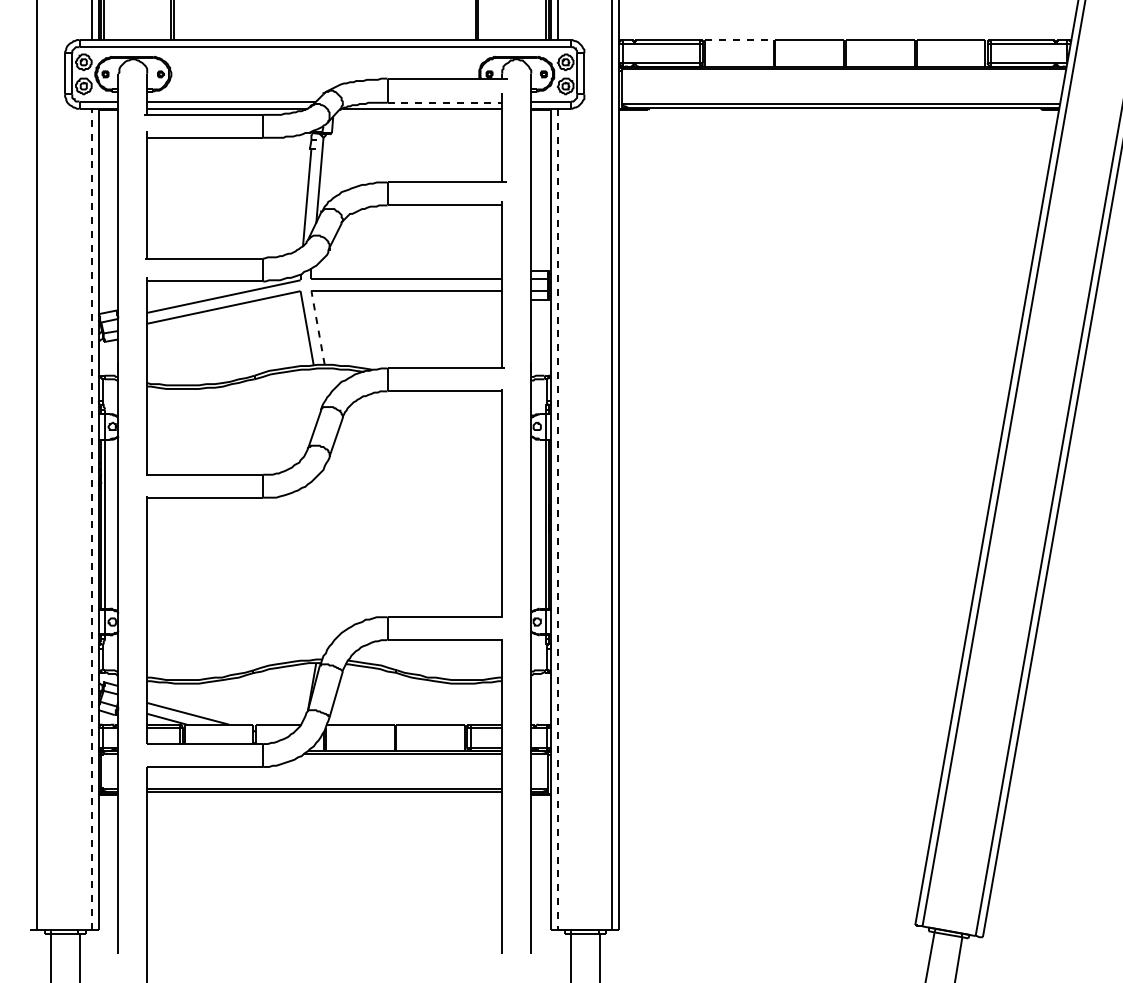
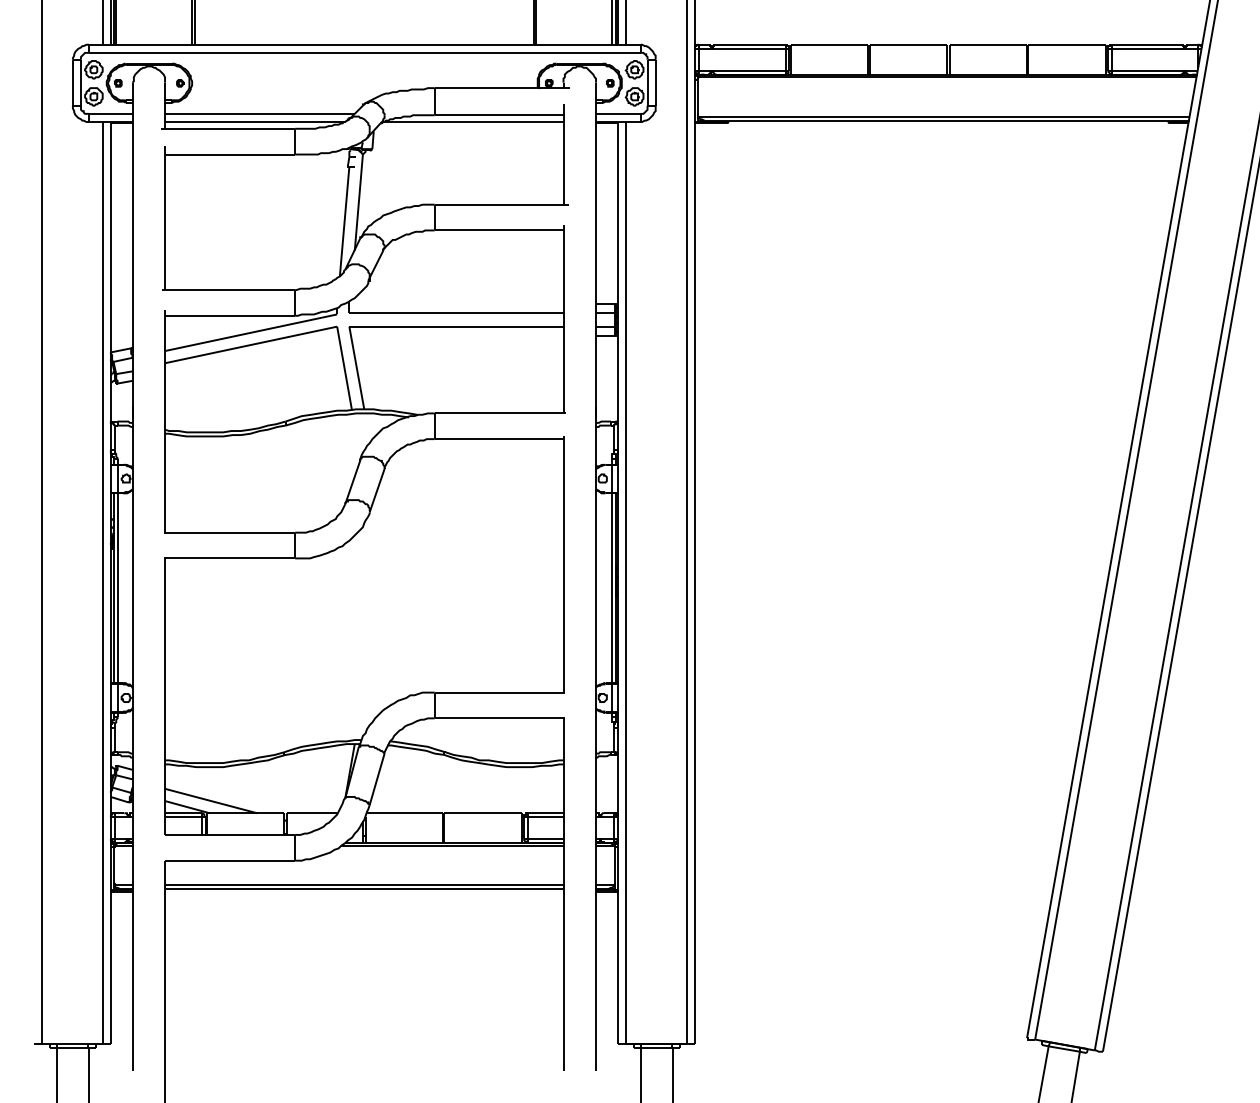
line: (740, 39) -> (830, 44), dashed -> solid
line: (445, 102) -> (499, 114), dashed -> solid
line: (318, 327) -> (357, 367), dashed -> solid
line: (91, 519) -> (102, 582), dashed -> solid
line: (557, 519) -> (625, 582), dashed -> solid

